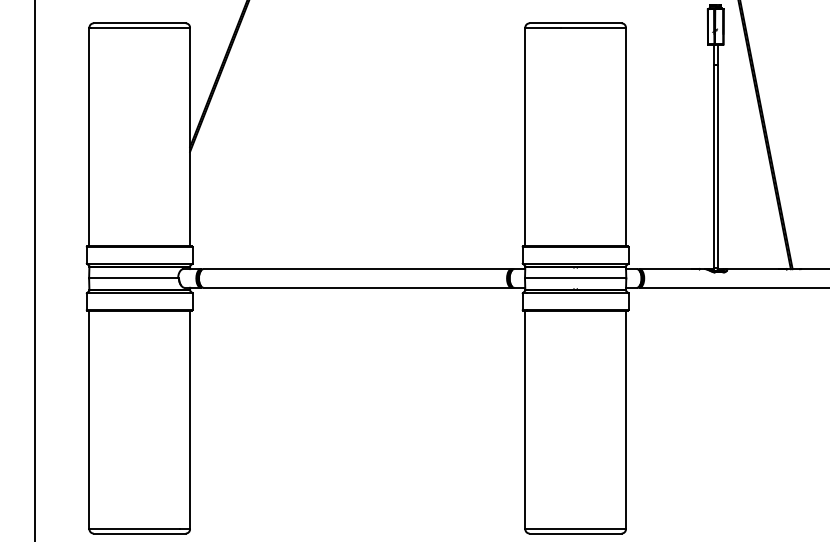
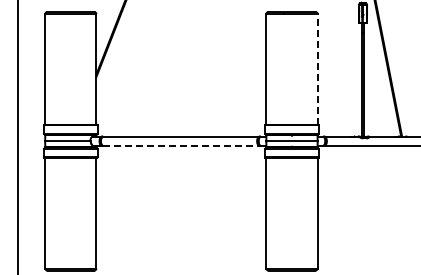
line: (625, 136) -> (317, 69), solid -> dashed
line: (357, 288) -> (181, 146), solid -> dashed

